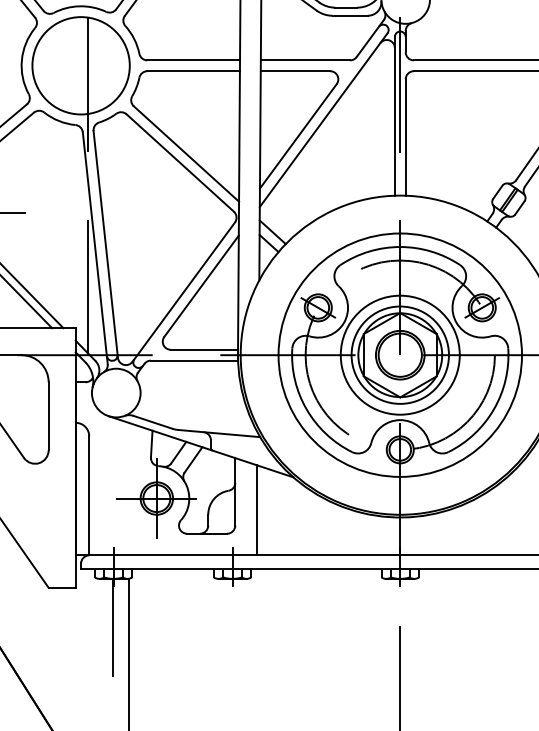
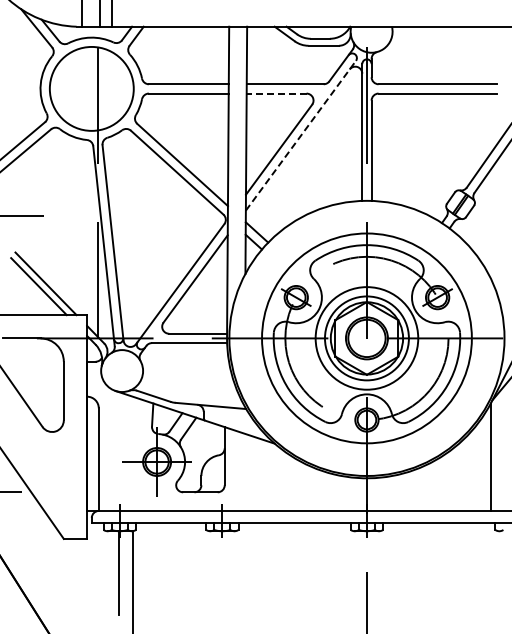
line: (295, 71) -> (276, 93), solid -> dashed
line: (323, 119) -> (300, 135), solid -> dashed
line: (257, 509) -> (243, 471), removed

